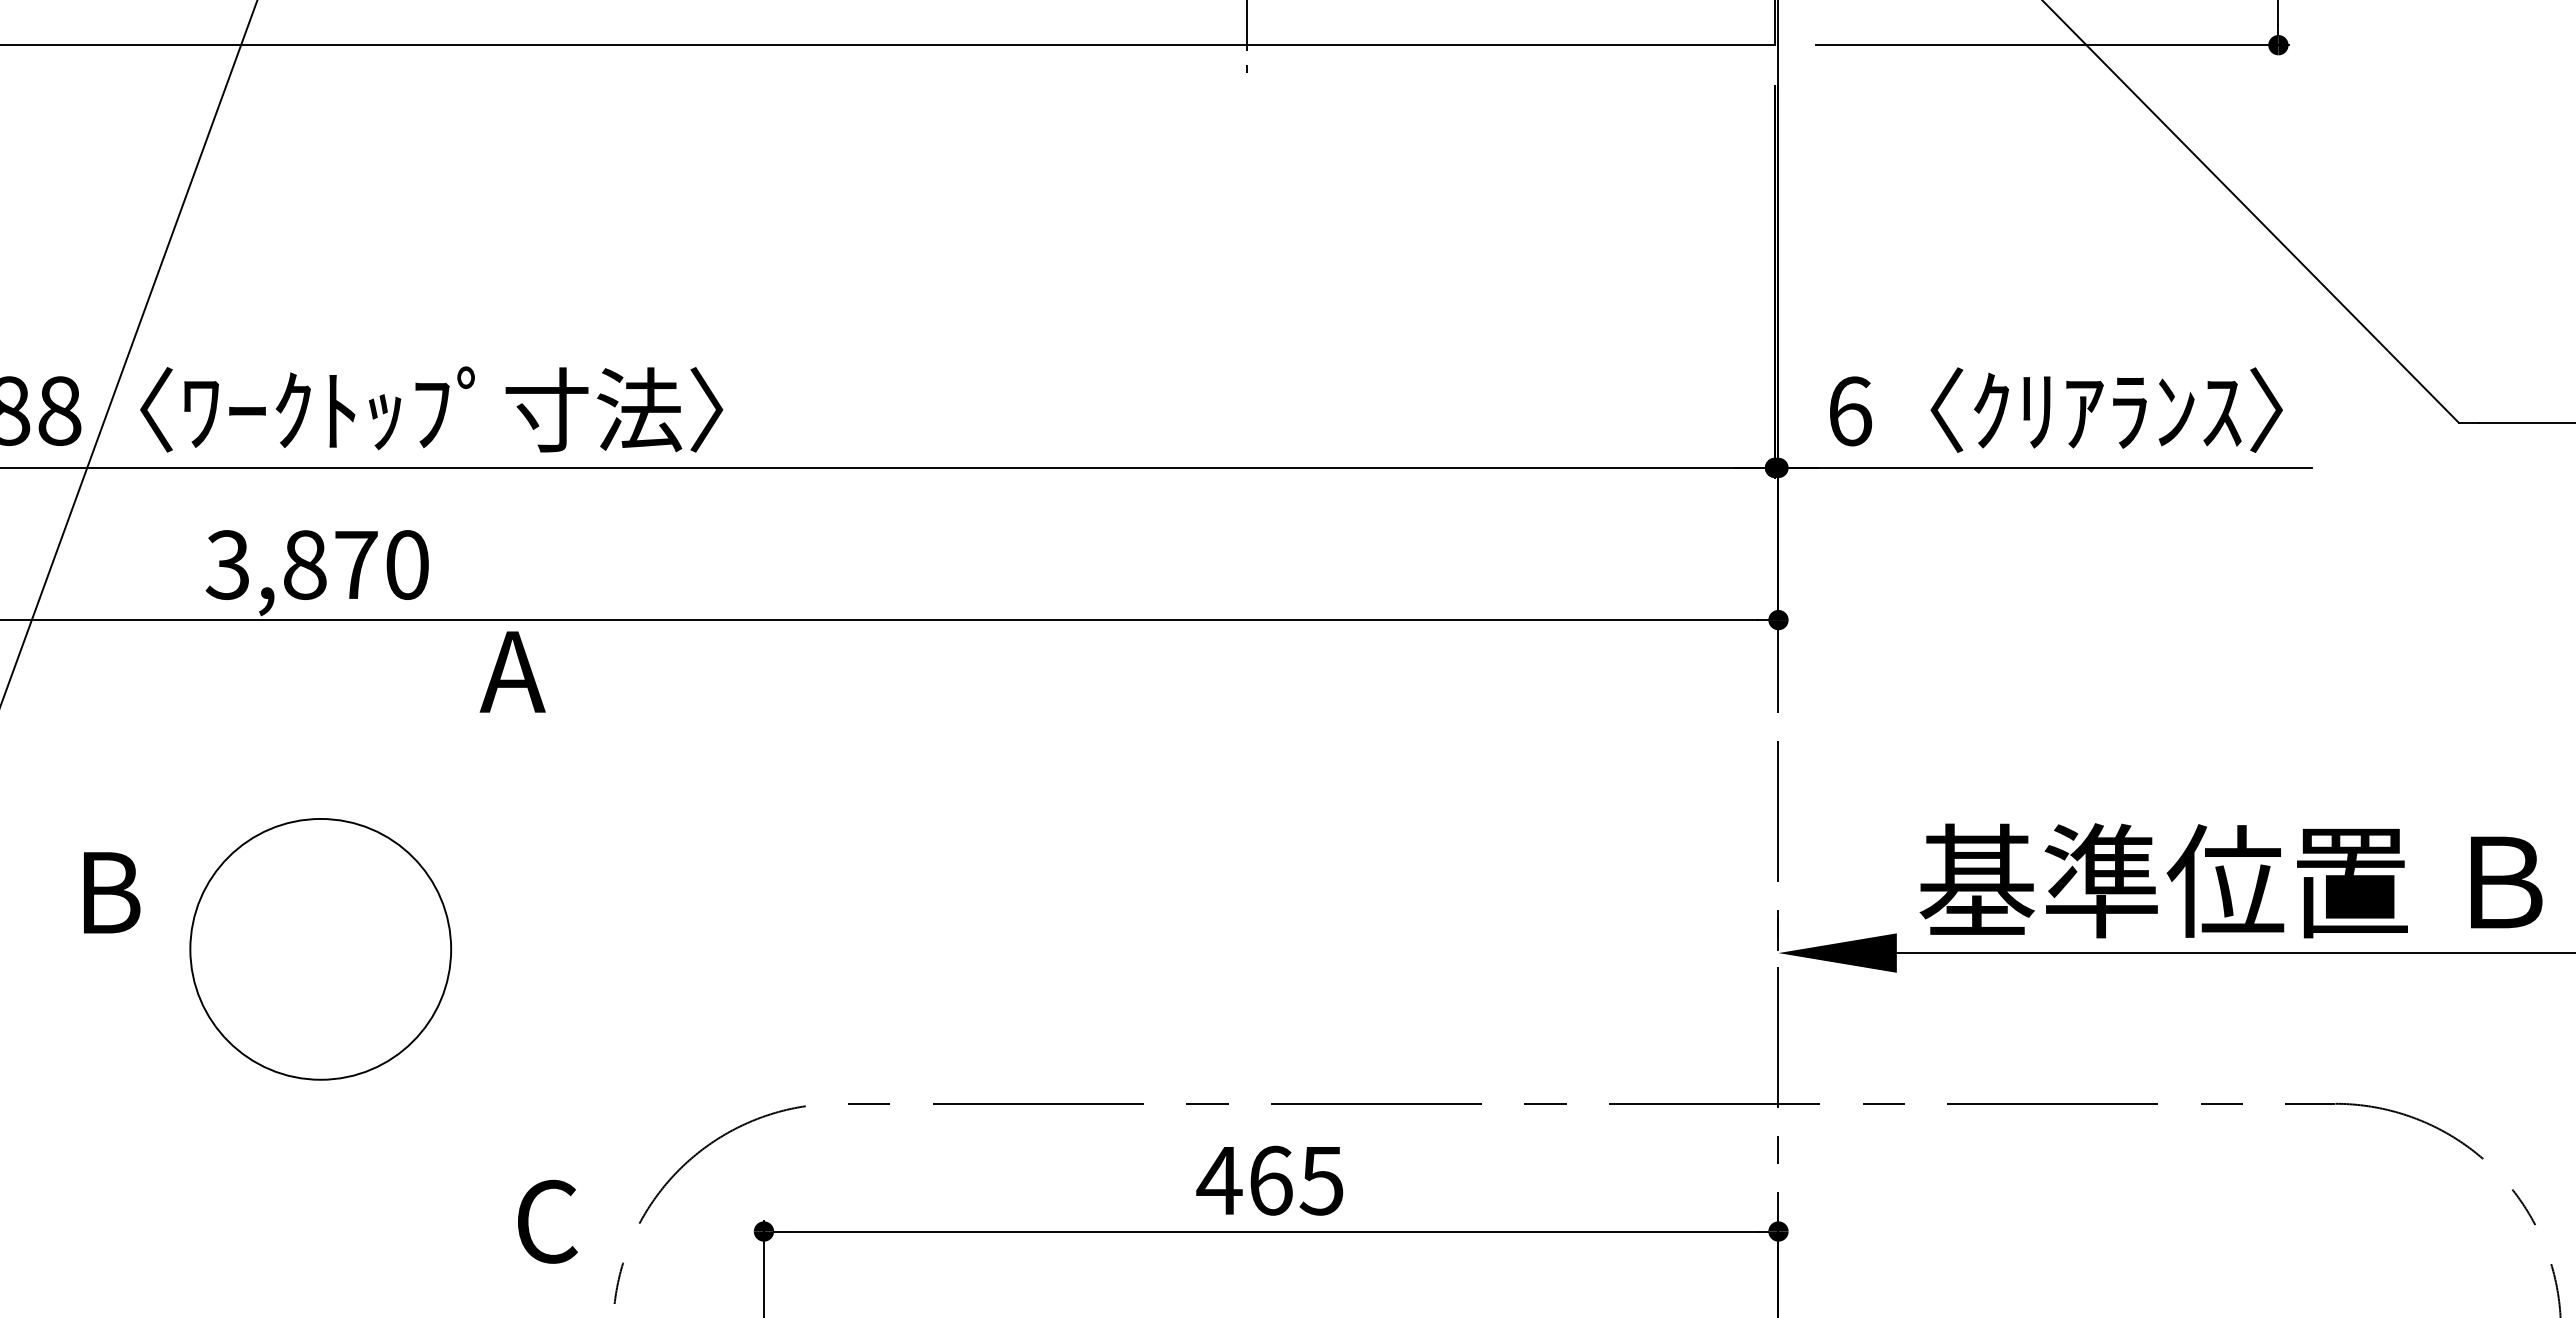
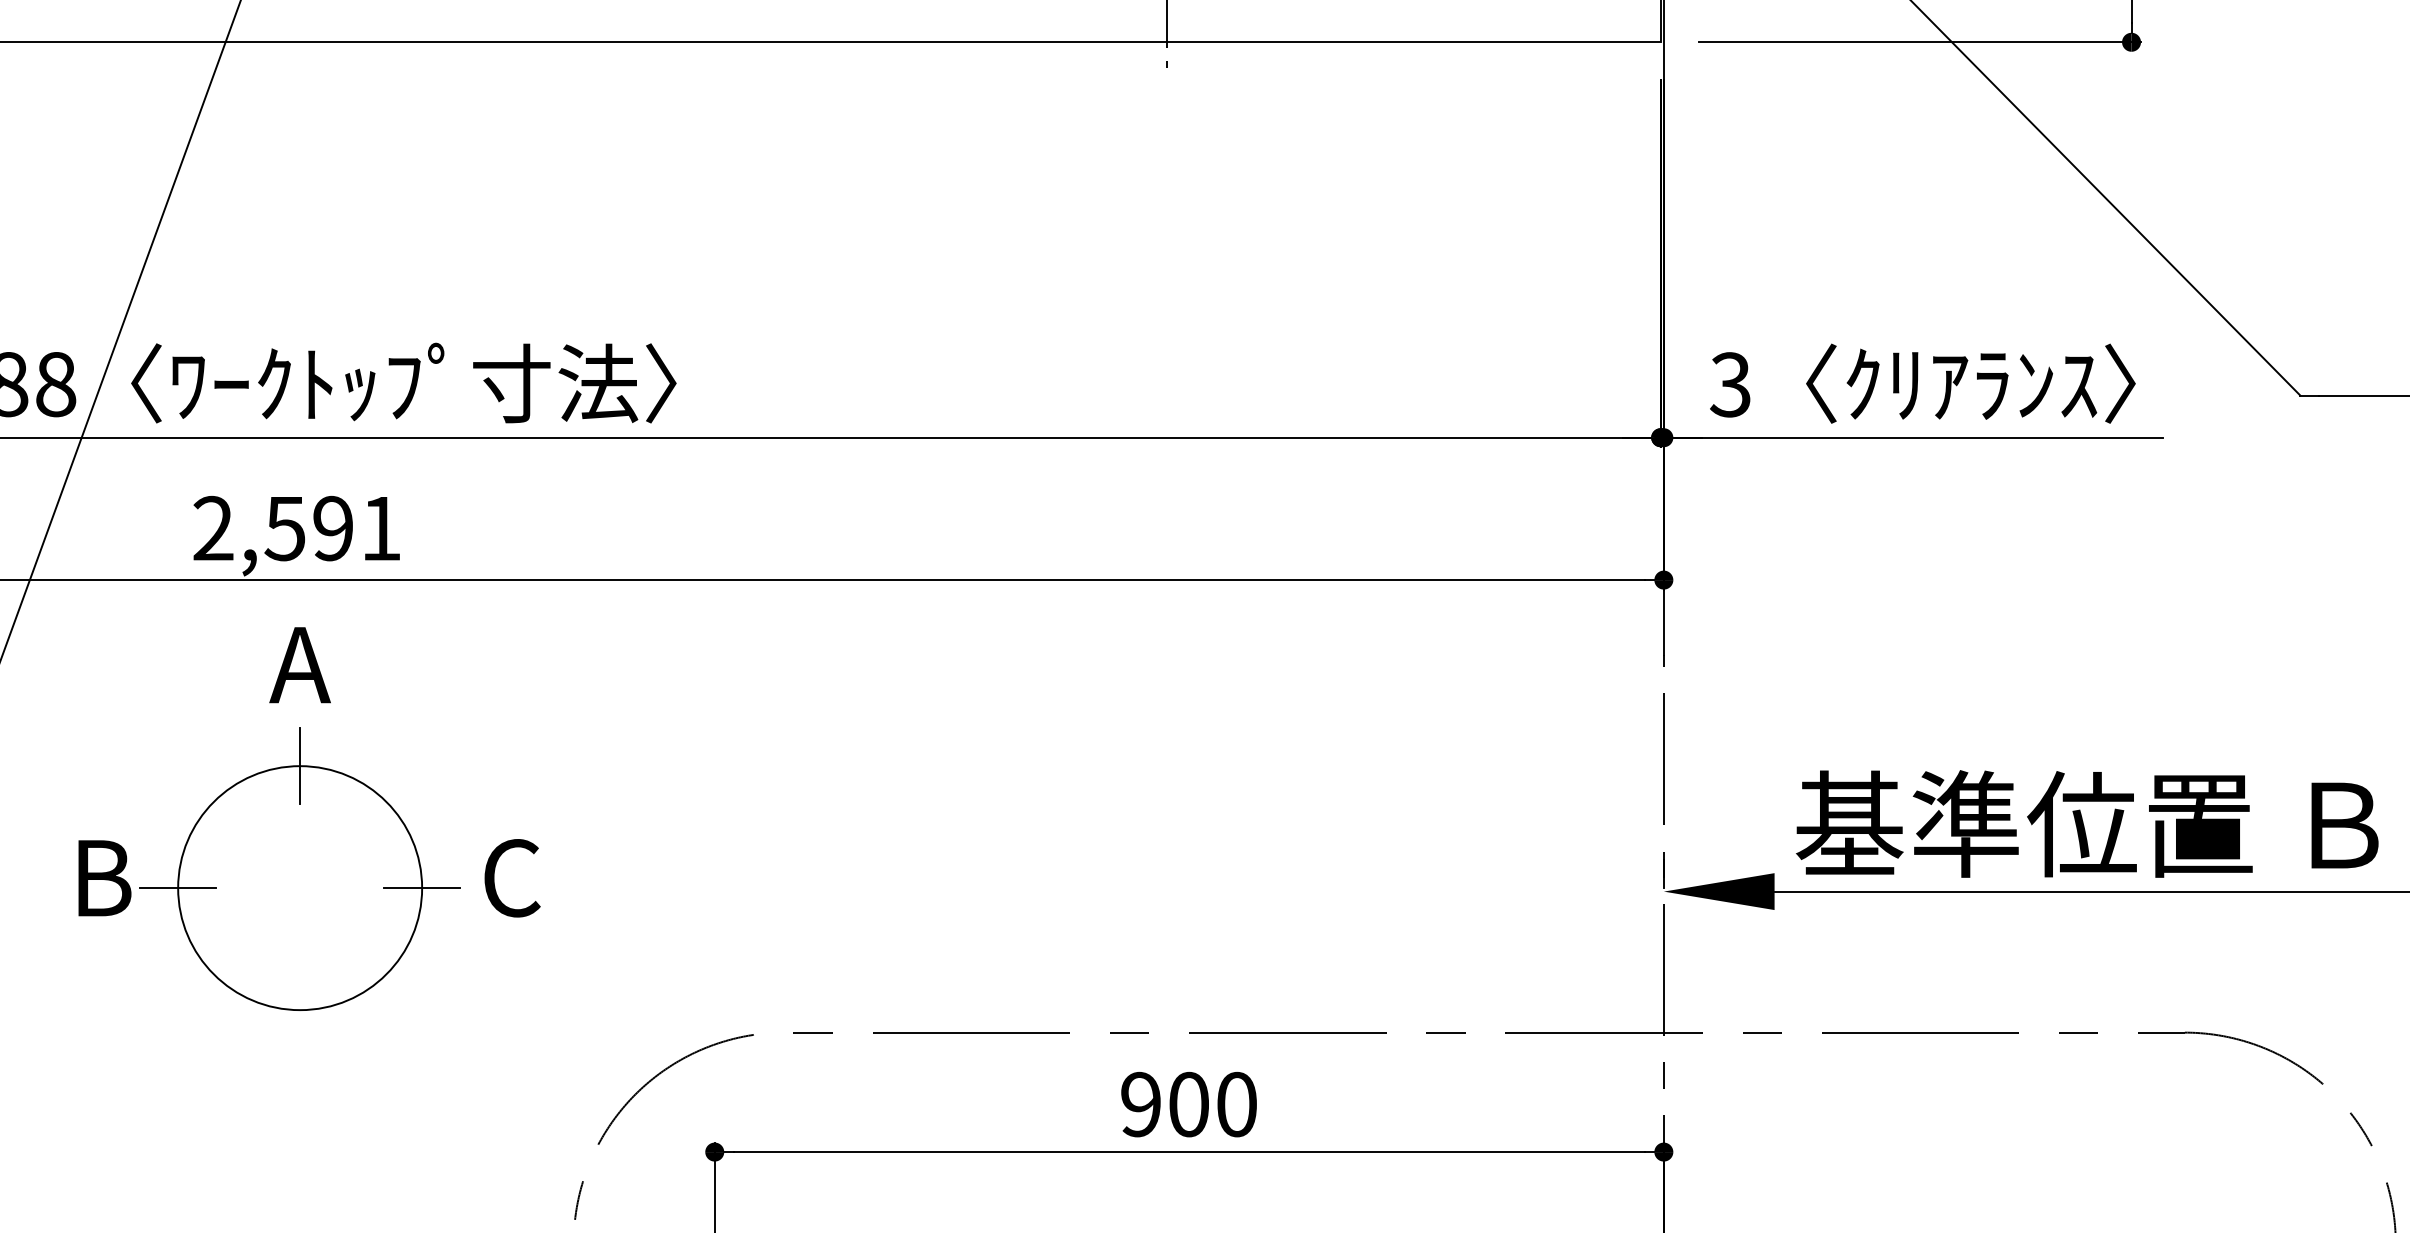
text: (1849, 411) -> (1730, 384), 6 -> 3
text: (316, 564) -> (296, 528), 3,870 -> 2,591
text: (512, 671) -> (299, 664), moved
line: (320, 818) -> (299, 765), added
text: (112, 892) -> (105, 877), moved
line: (189, 949) -> (177, 888), added
line: (450, 949) -> (421, 888), added
text: (1269, 1180) -> (1187, 1104), 465 -> 900
text: (547, 1221) -> (512, 877), moved

